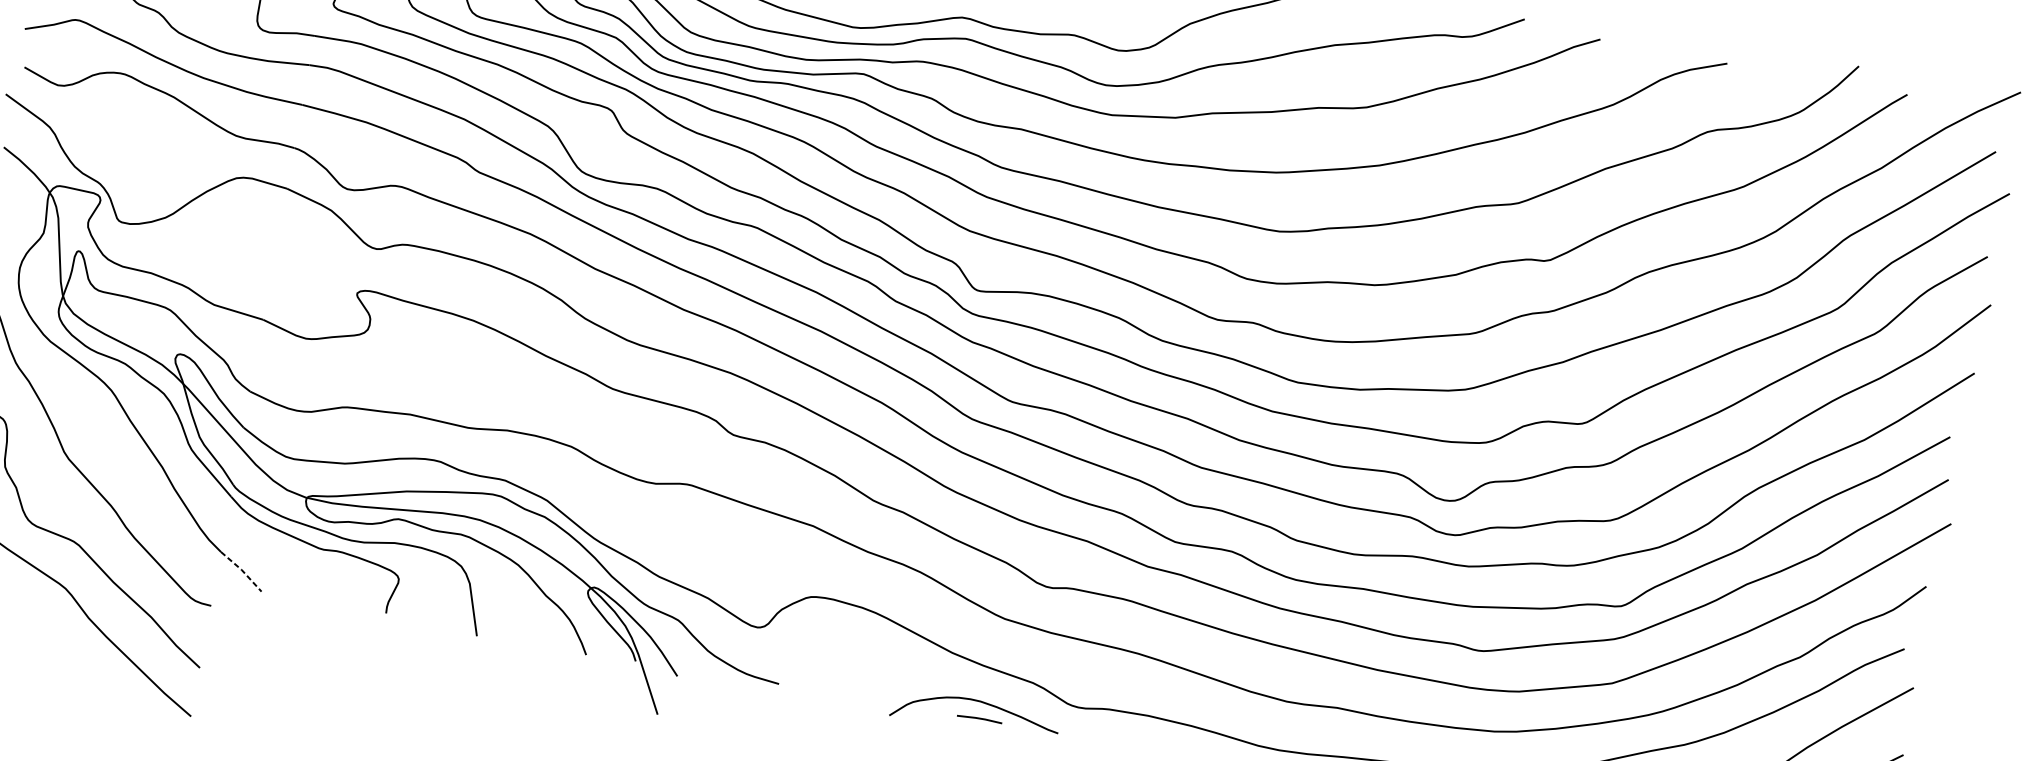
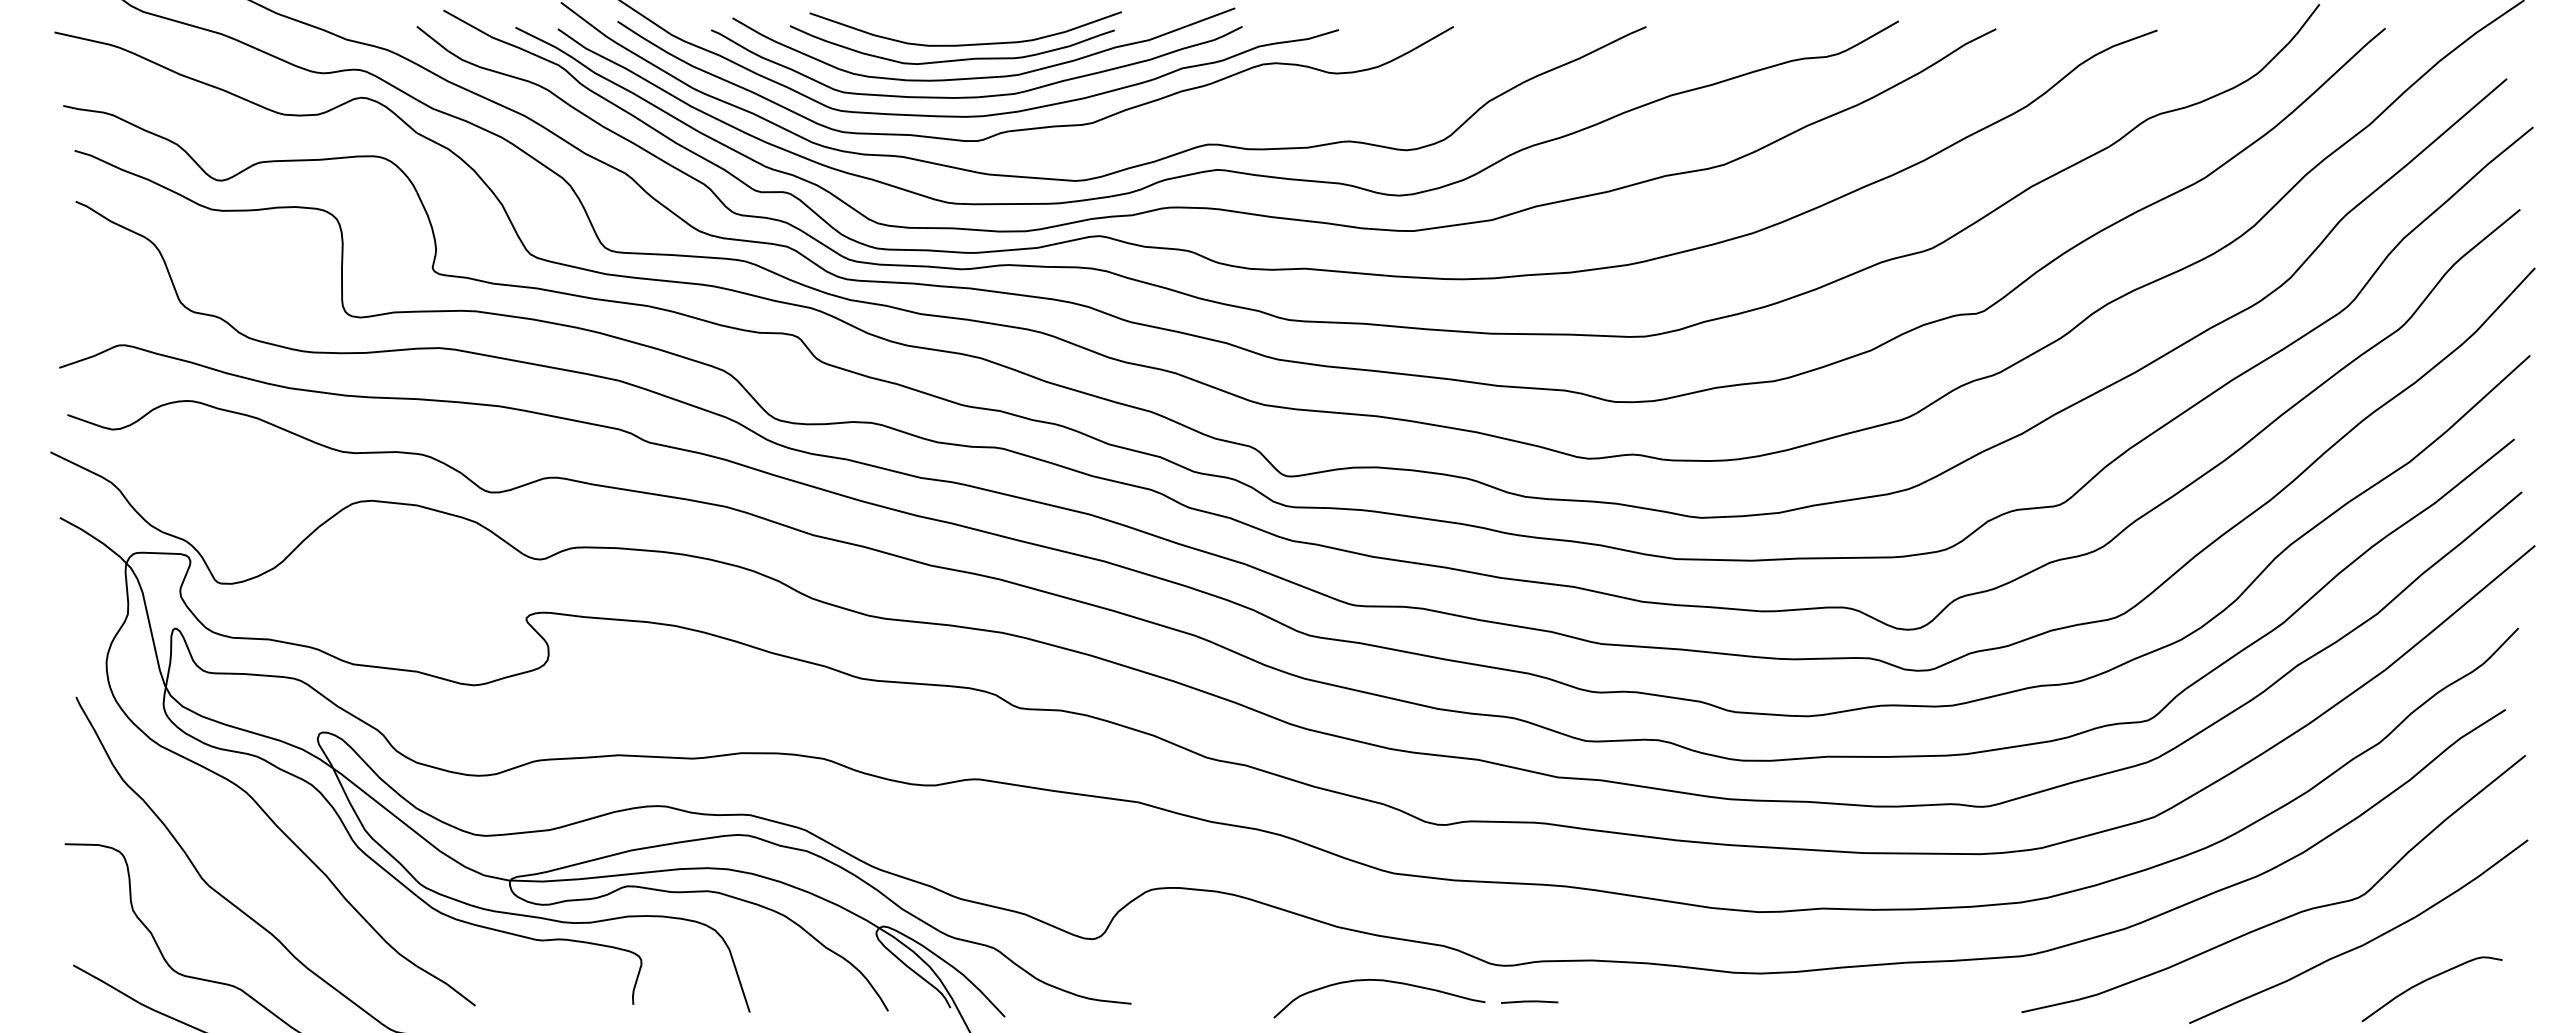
line: (241, 570) -> (446, 984), dashed -> solid
line: (979, 718) -> (1529, 1001), moved

